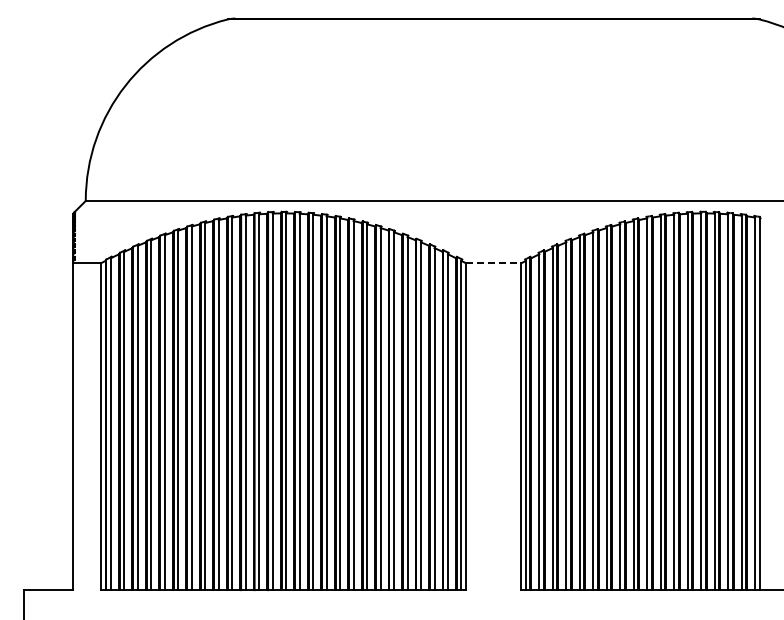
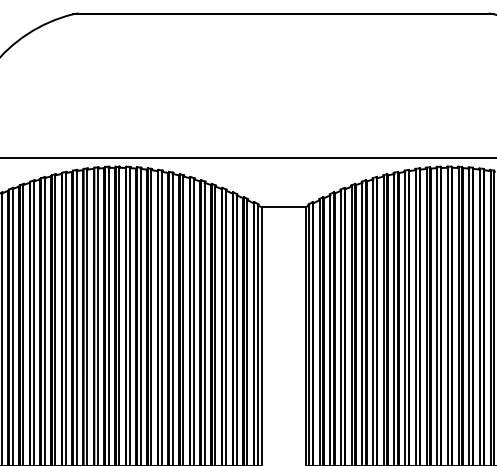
line: (493, 263) -> (283, 207), dashed -> solid

